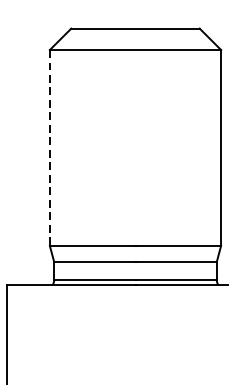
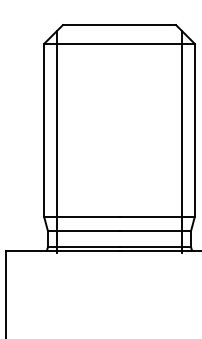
line: (50, 148) -> (44, 130), dashed -> solid
line: (65, 160) -> (57, 141), added
line: (205, 160) -> (181, 141), added

